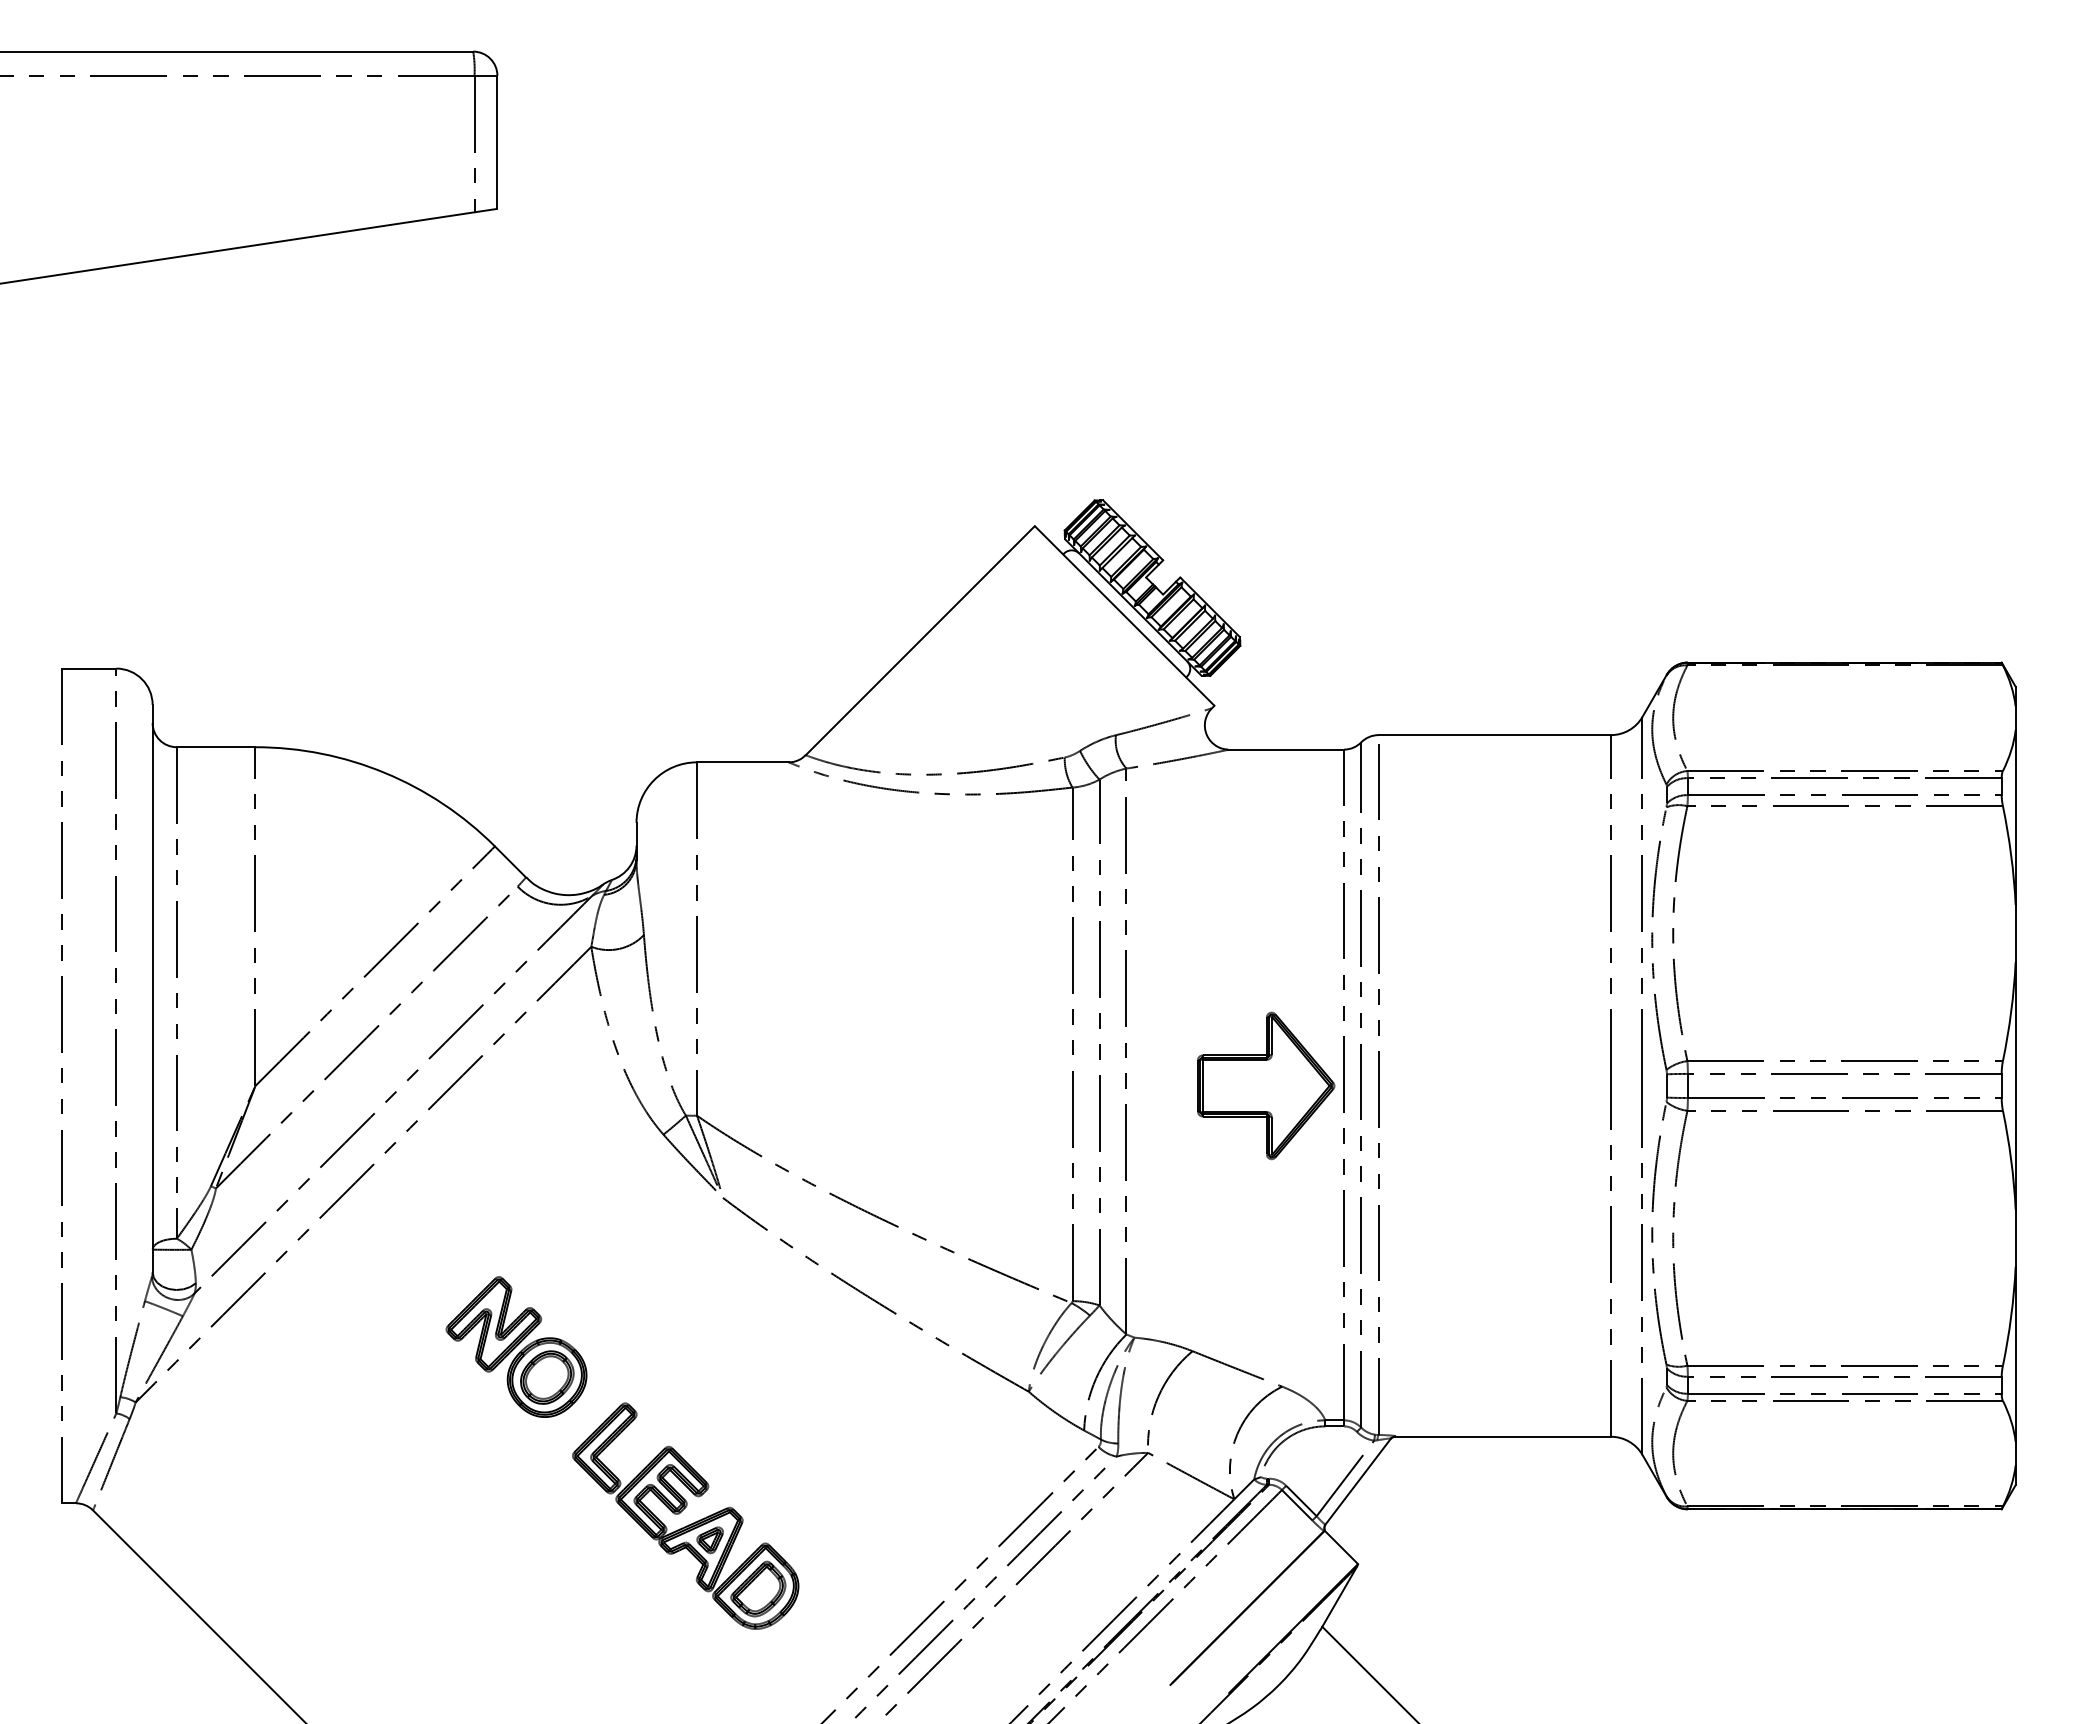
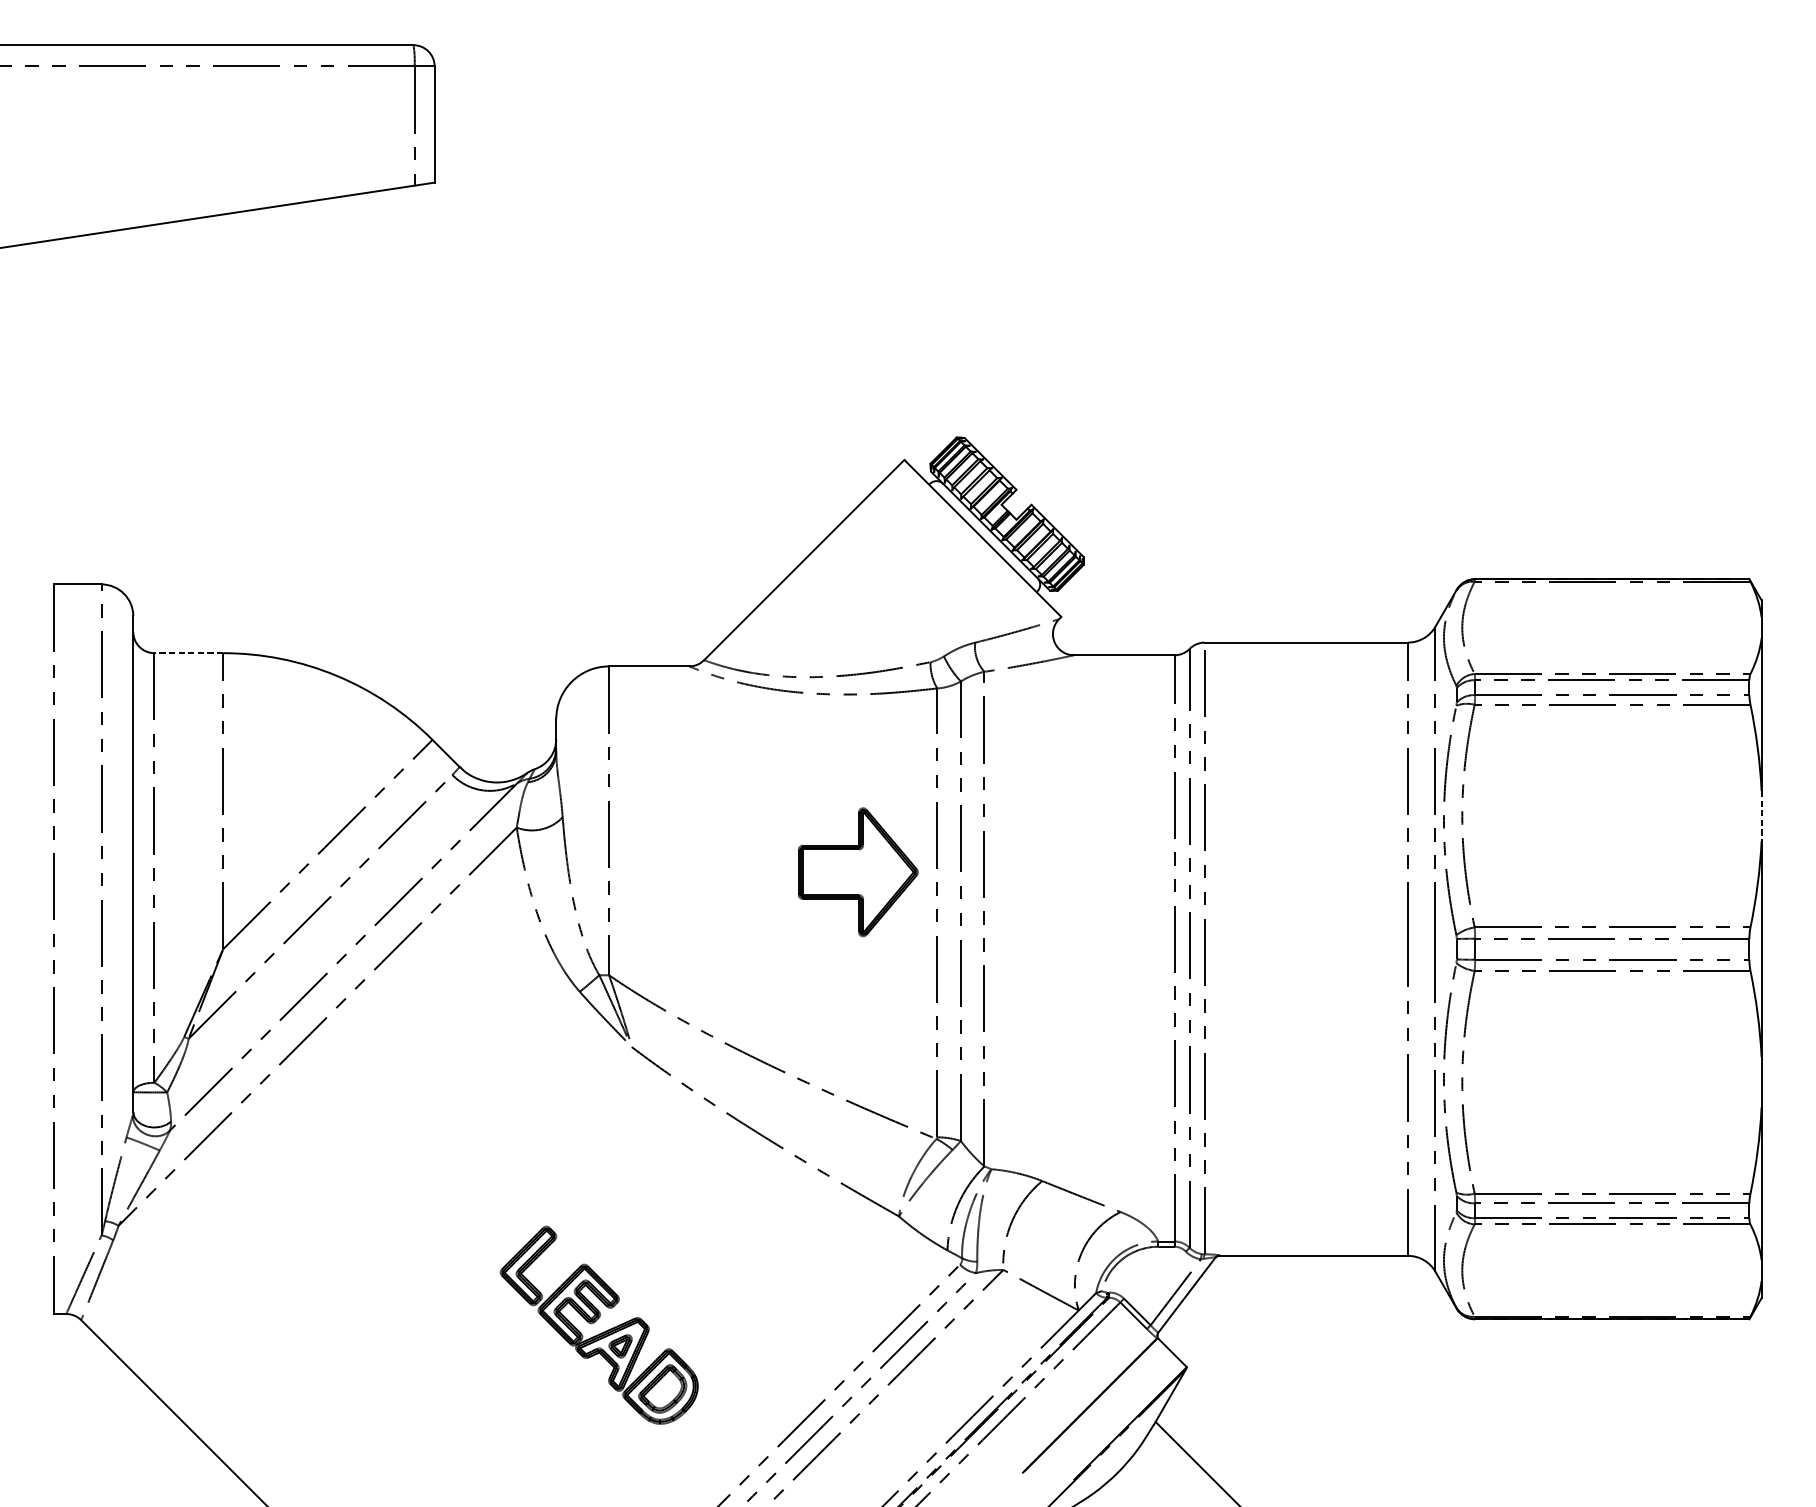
line: (215, 747) -> (188, 653), solid -> dashed
line: (2015, 933) -> (1761, 815), solid -> dashed
part: (1266, 1085) -> (858, 871), moved
part: (516, 1346) -> (451, 1176), removed

